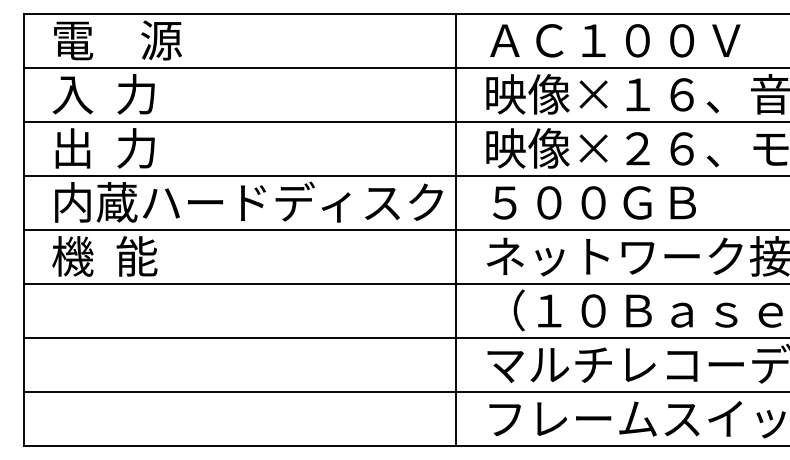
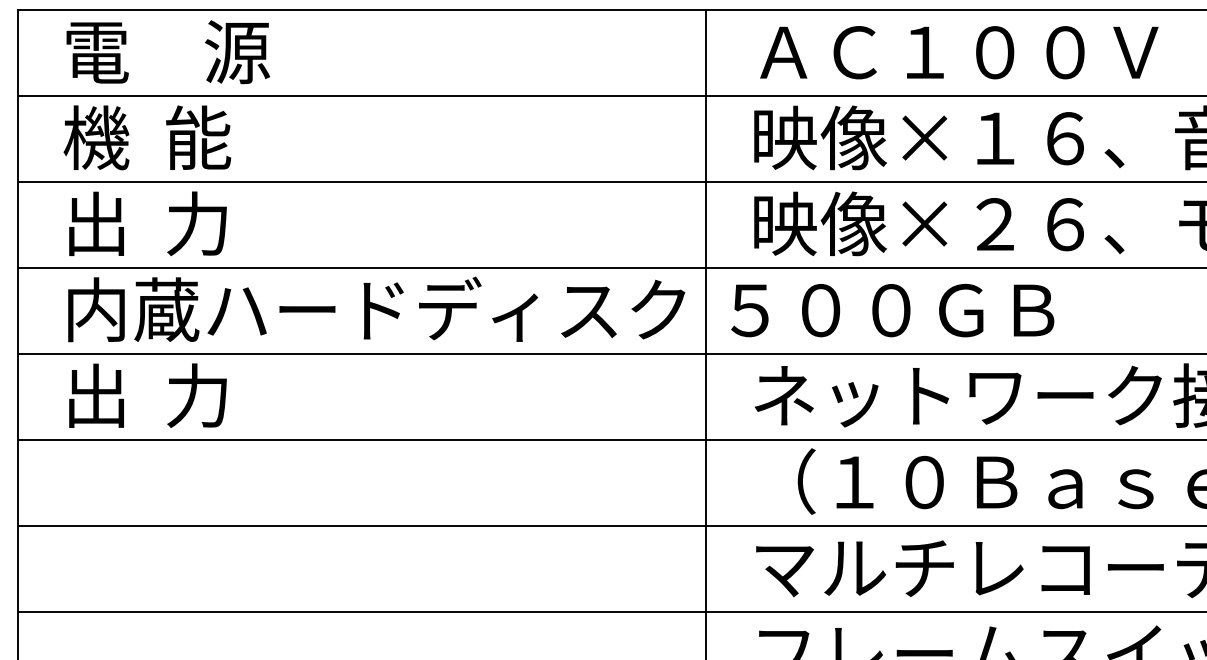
text: (104, 94) -> (146, 138), 入  力 -> 機  能
text: (594, 202) -> (892, 309), moved
text: (104, 256) -> (146, 395), 機  能 -> 出  力

